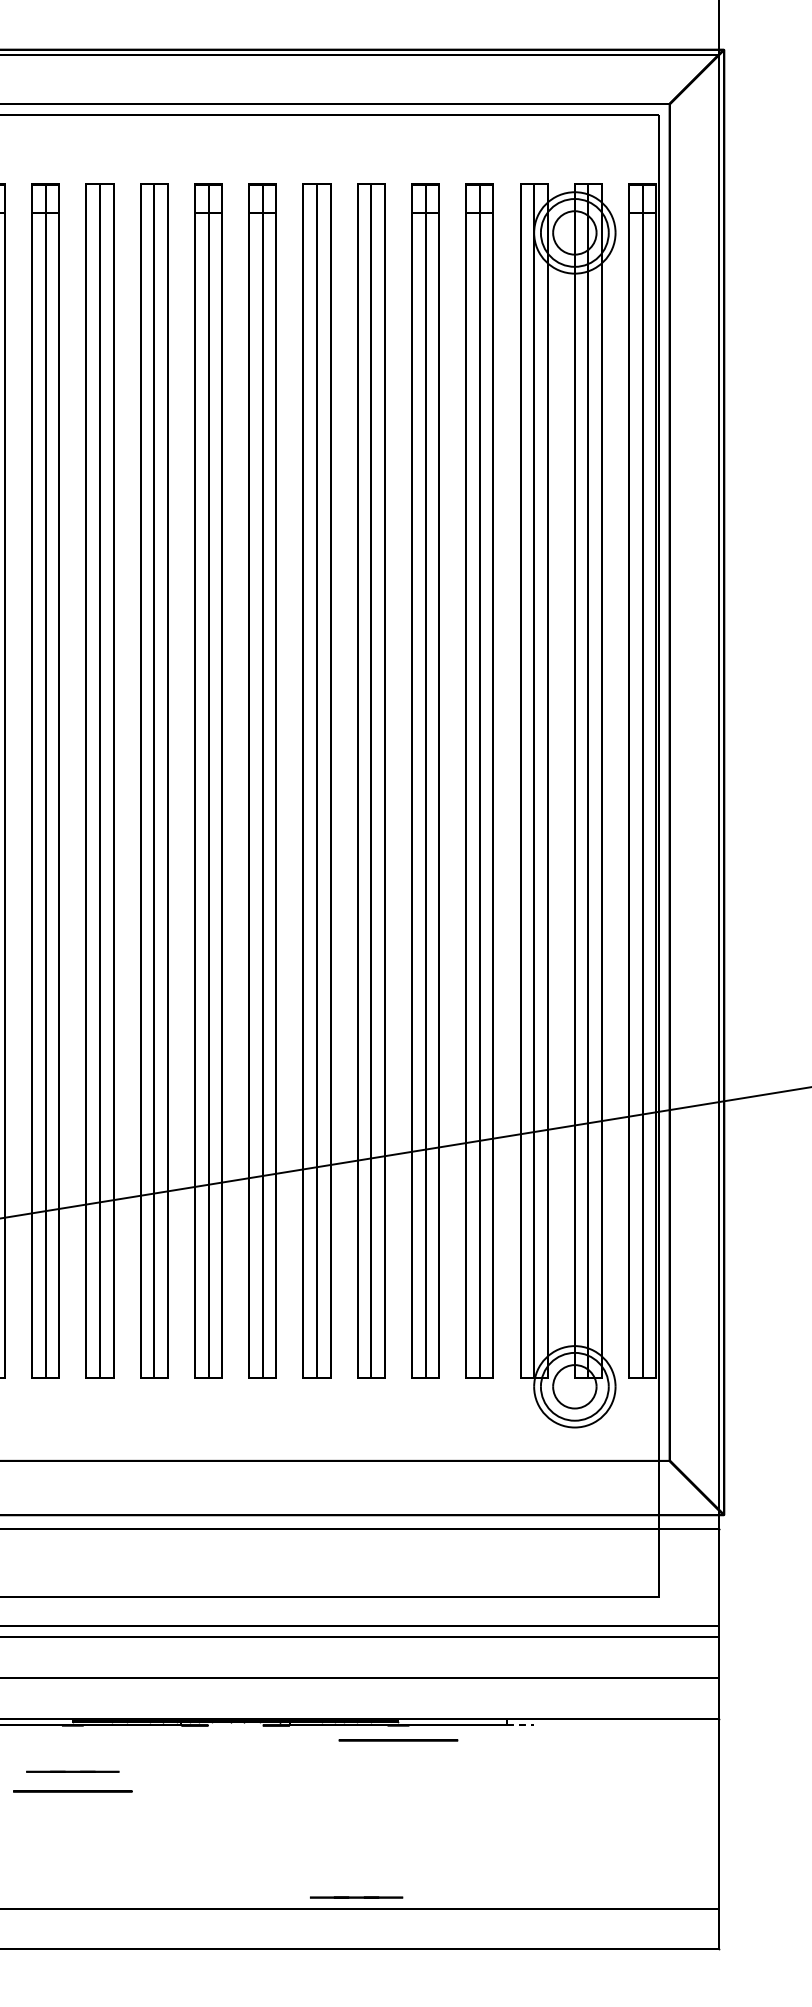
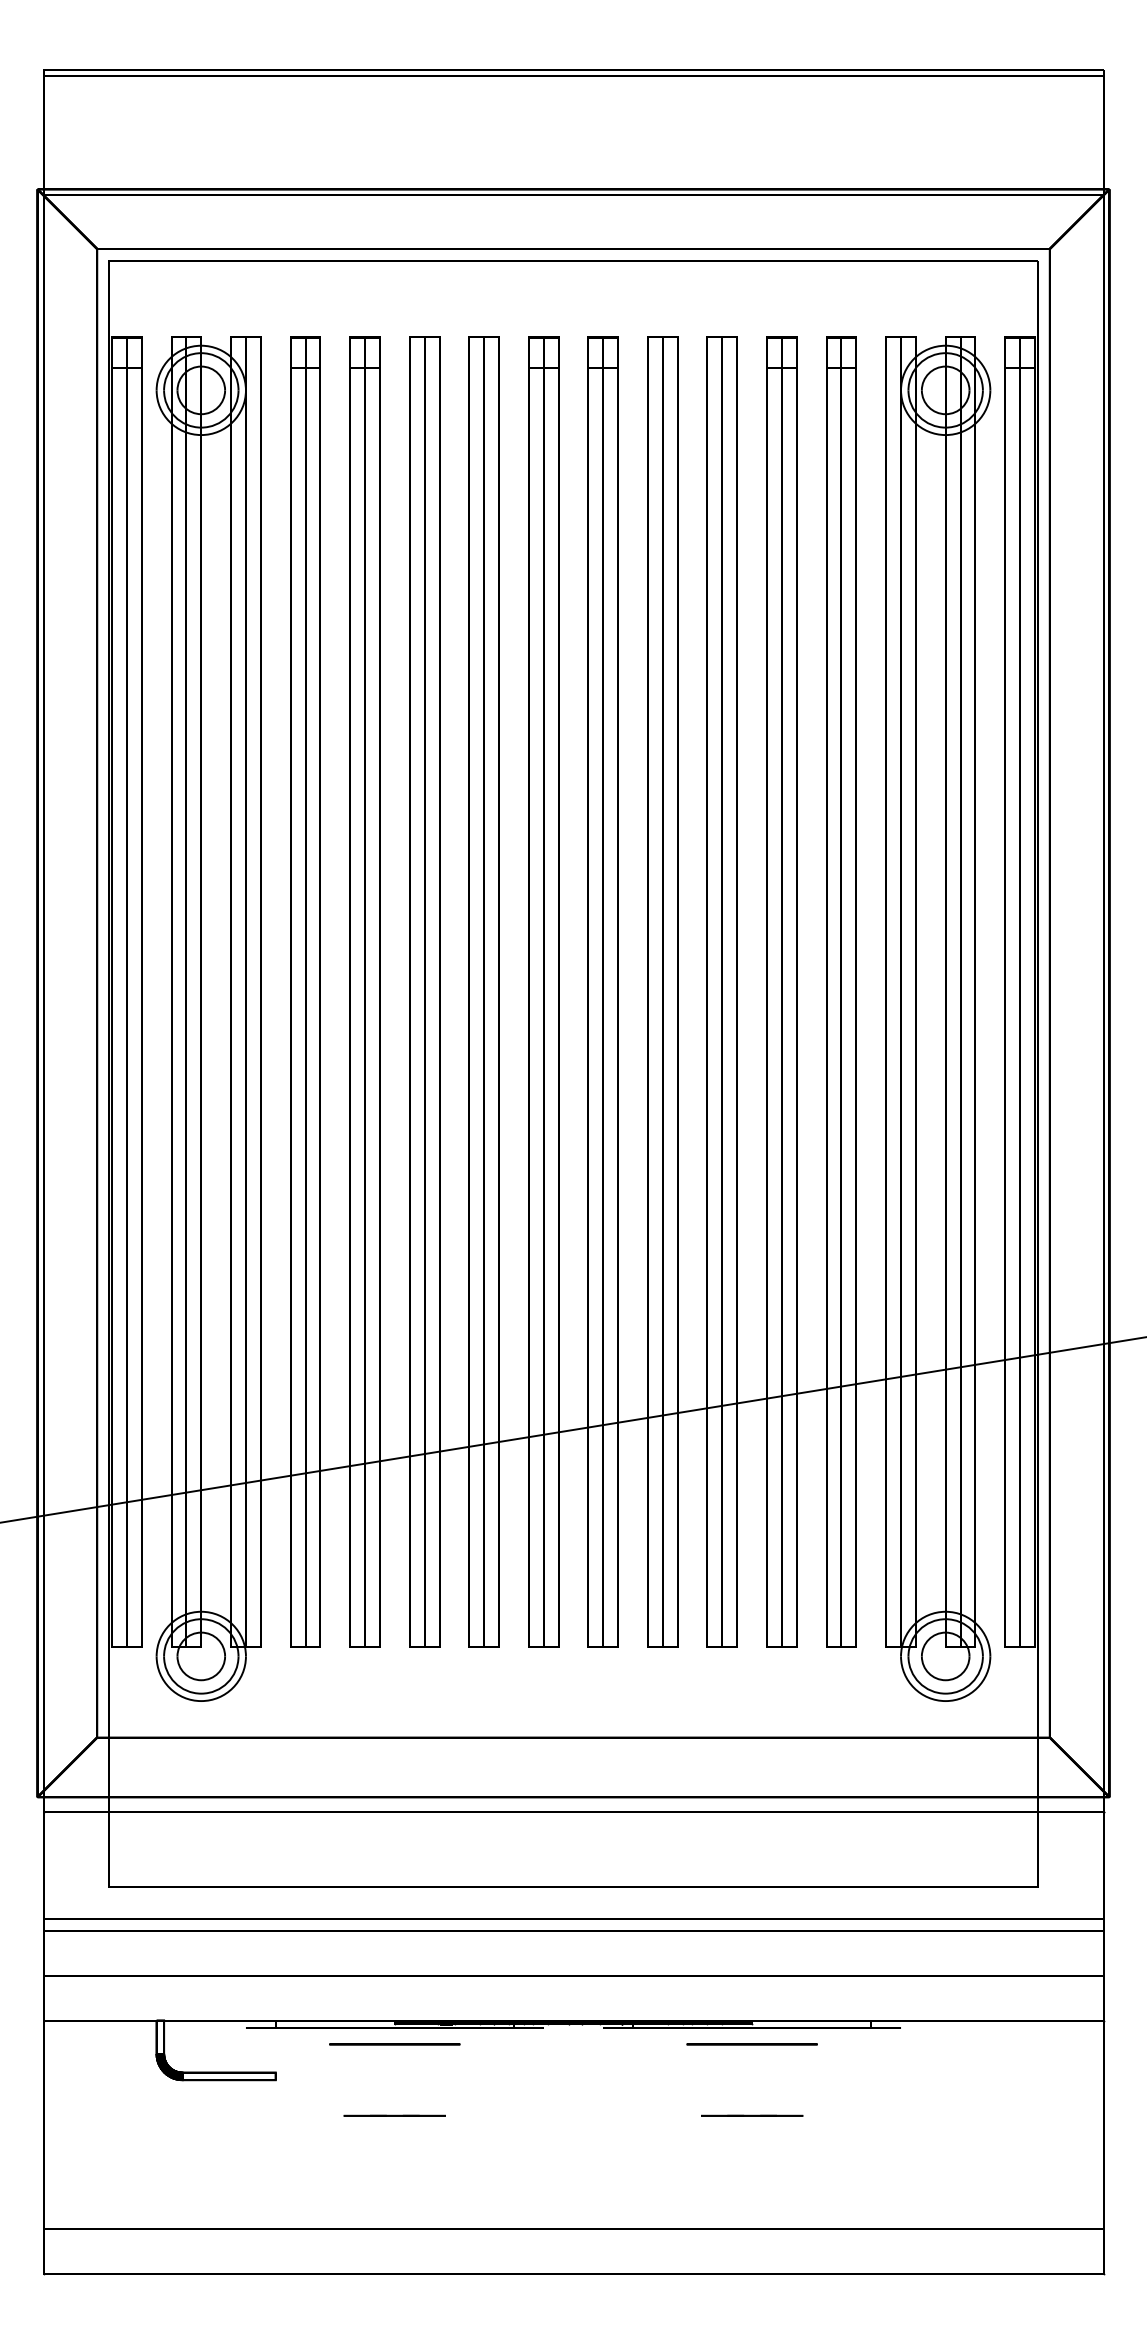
arc: (534, 1725) -> (901, 2028), dashed -> solid
line: (72, 1771) -> (394, 2115), moved
circle: (72, 1791) -> (394, 2044), moved
line: (356, 1897) -> (752, 2115), moved

